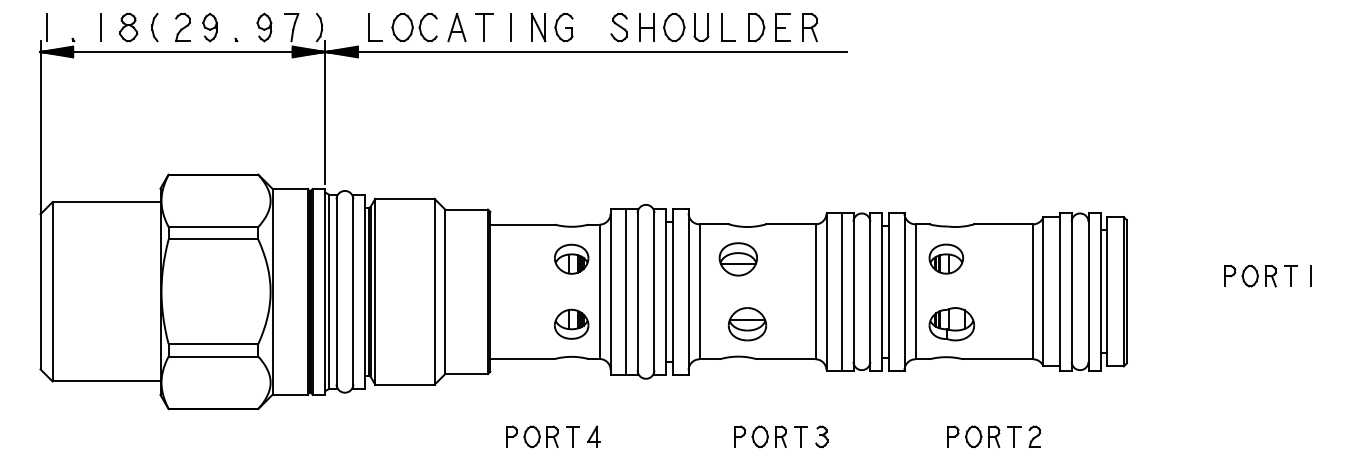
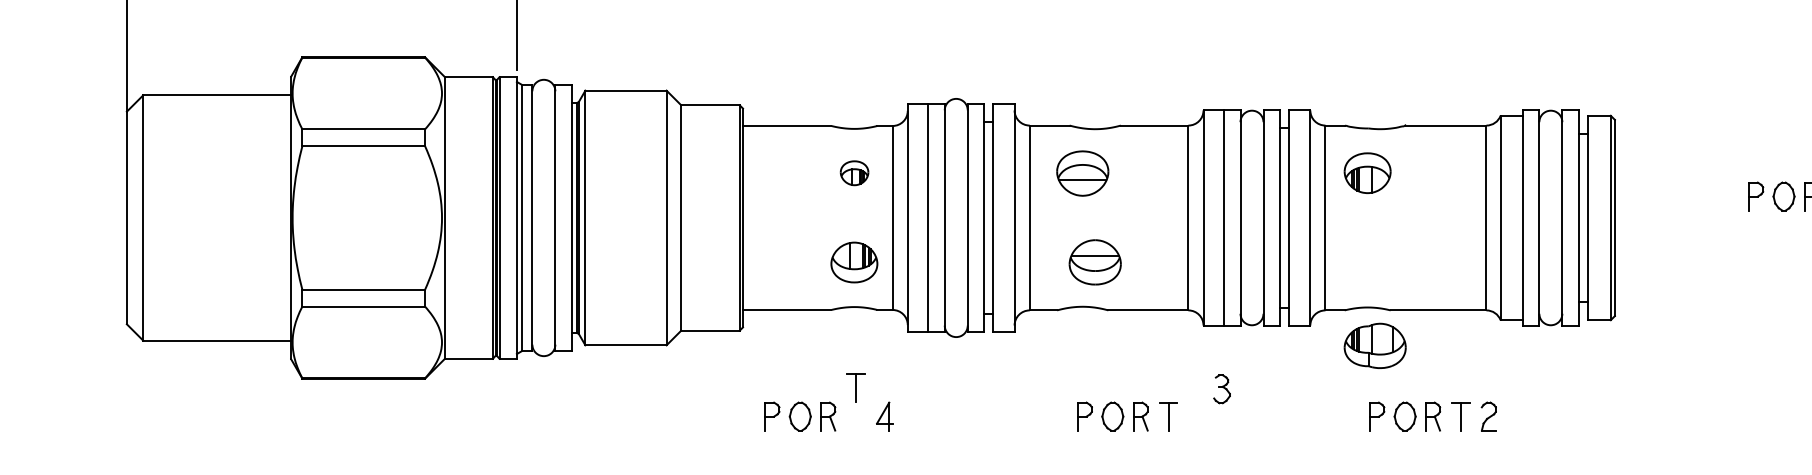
part: (571, 258) -> (854, 172), size x0.6
part: (951, 324) -> (1374, 346), moved
part: (572, 436) -> (855, 387), moved
part: (821, 436) -> (1221, 388), moved

